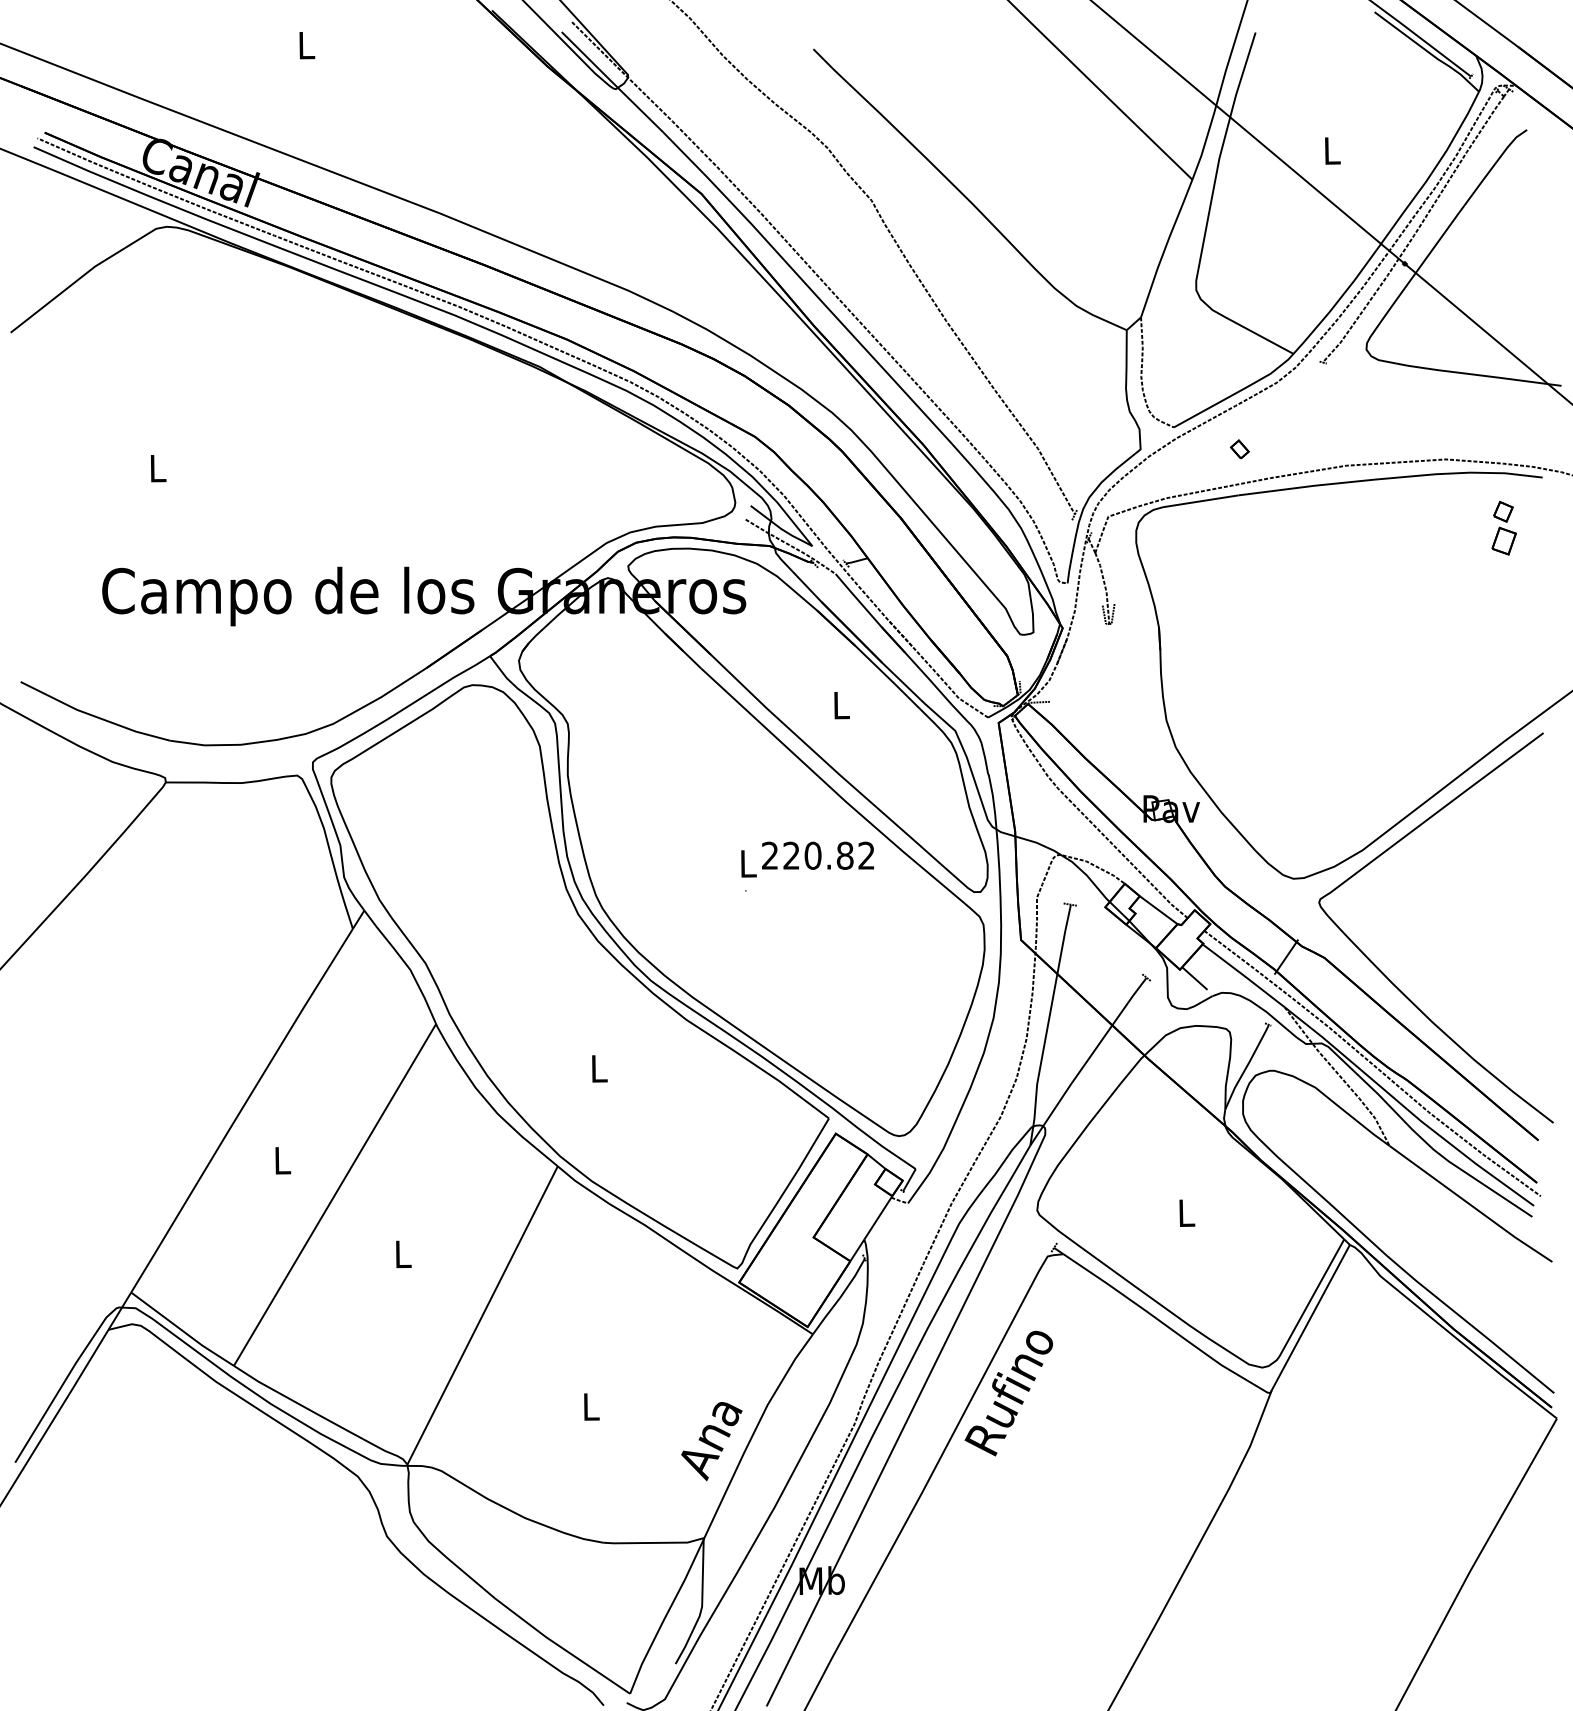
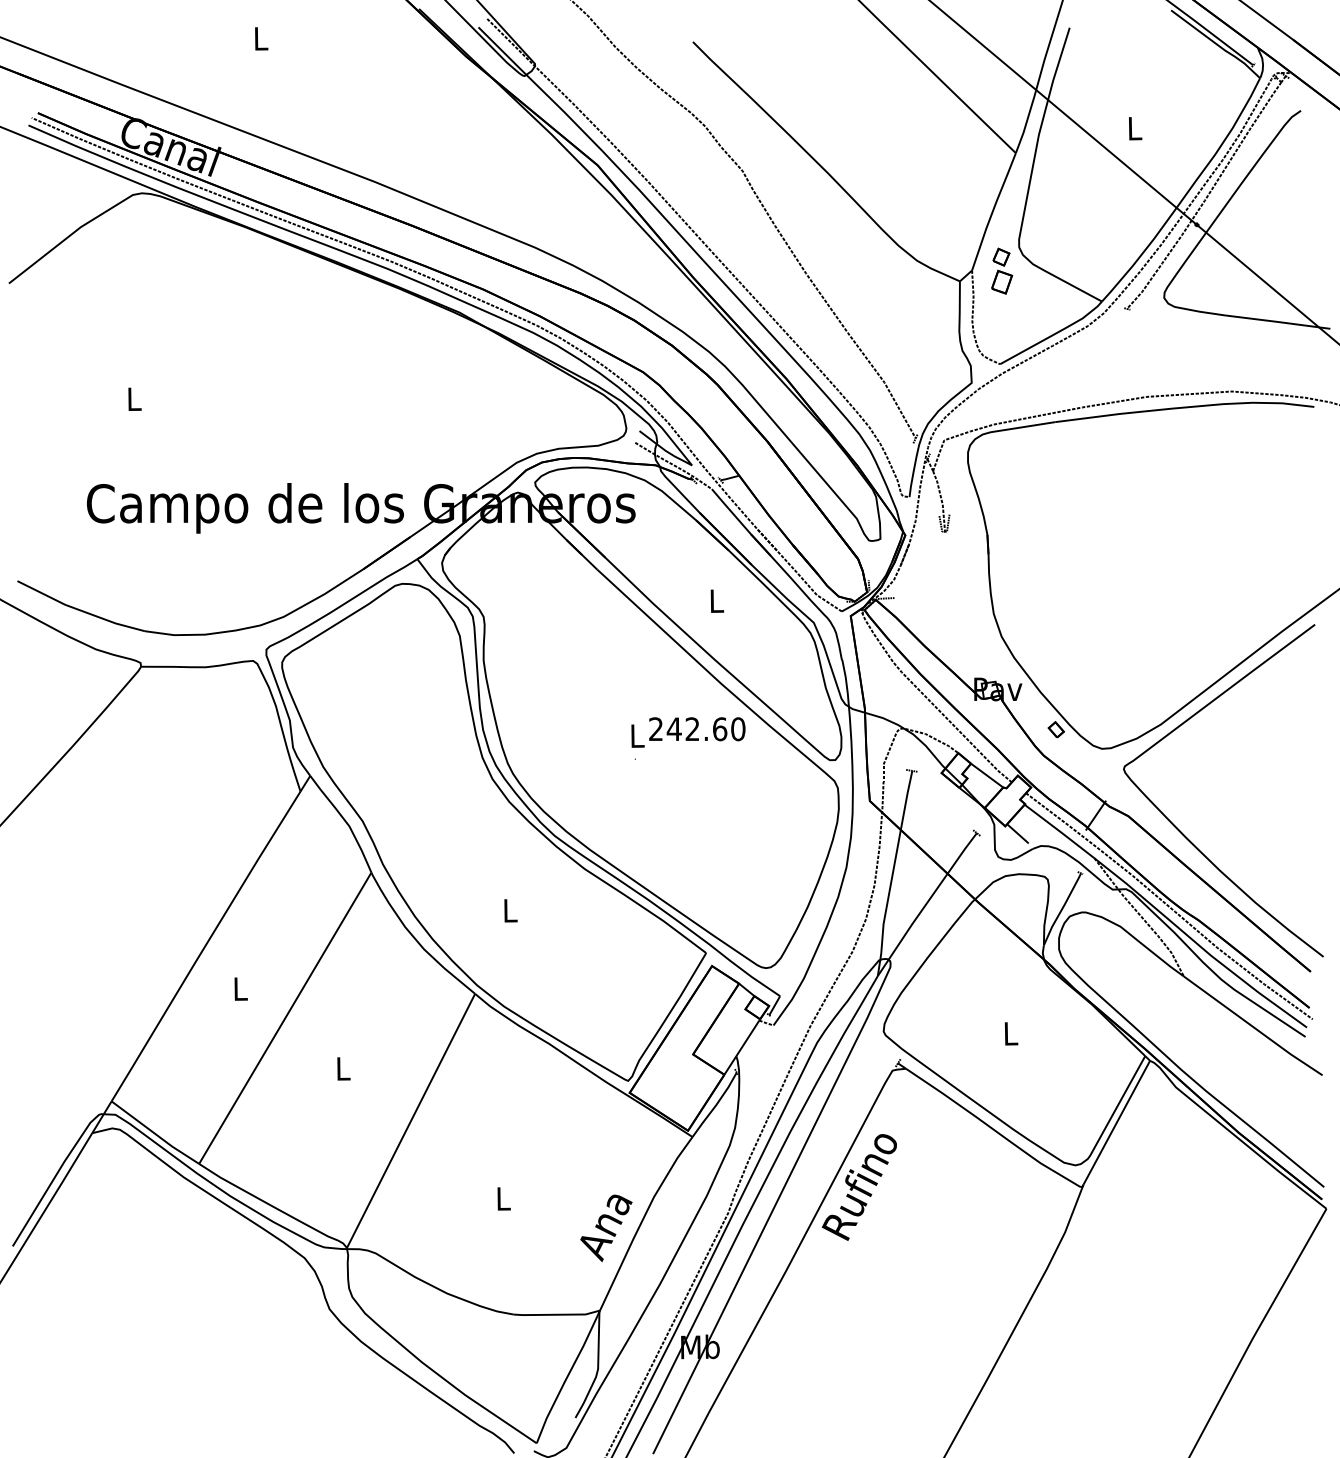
part: (1239, 449) -> (1056, 729), moved
part: (1503, 527) -> (1001, 270), moved
text: (828, 855) -> (705, 729), 220.82 -> 242.60

